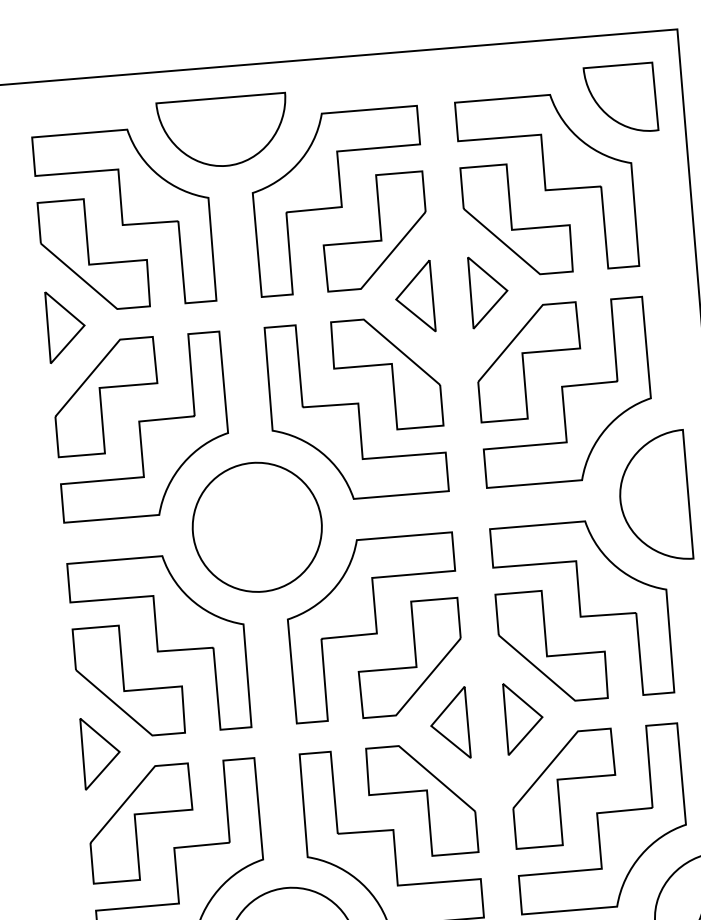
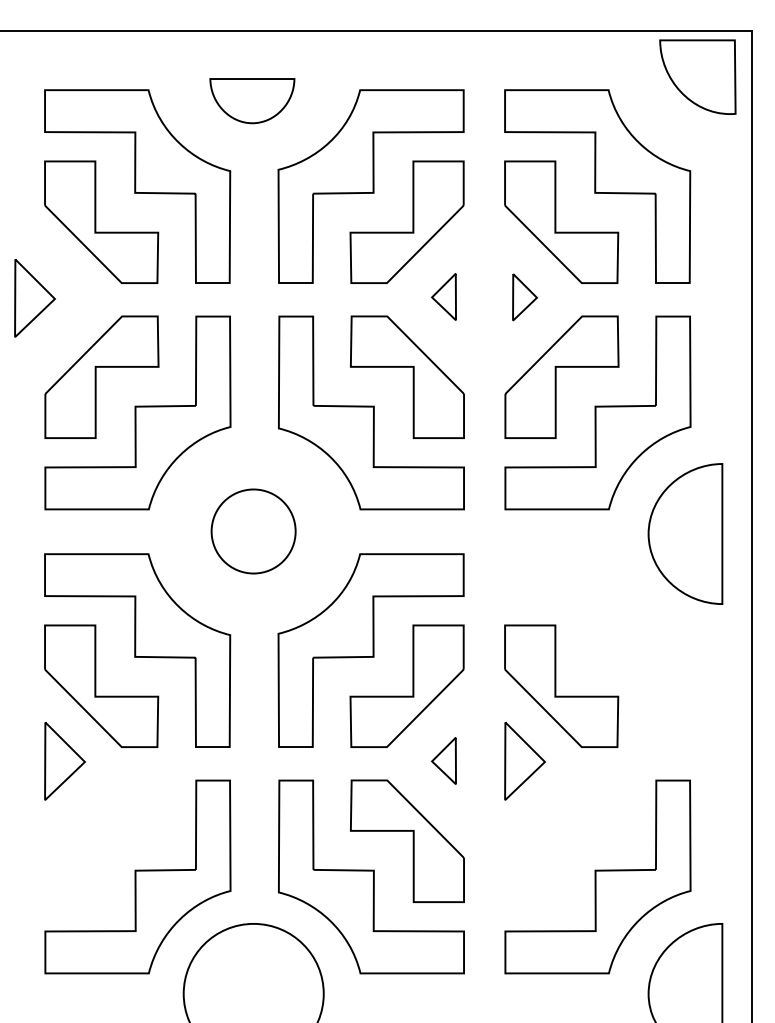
part: (620, 98) -> (697, 76), moved
part: (223, 131) -> (252, 100), size x0.6
part: (488, 291) -> (524, 297), size x0.6
part: (413, 297) -> (443, 296), size x0.6
part: (65, 326) -> (34, 298), moved
part: (257, 527) -> (253, 531), size x0.6
part: (582, 610) -> (597, 650), removed
part: (449, 723) -> (443, 760), size x0.6
part: (563, 788) -> (561, 840), removed
part: (140, 822) -> (101, 840), removed

